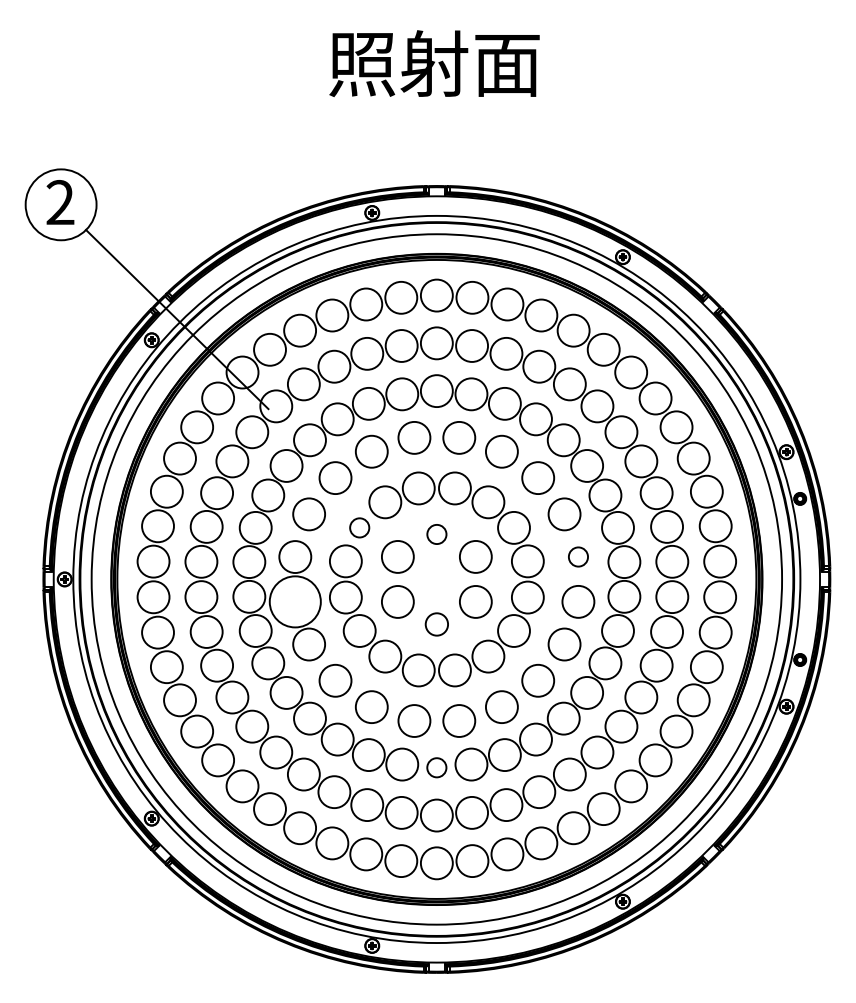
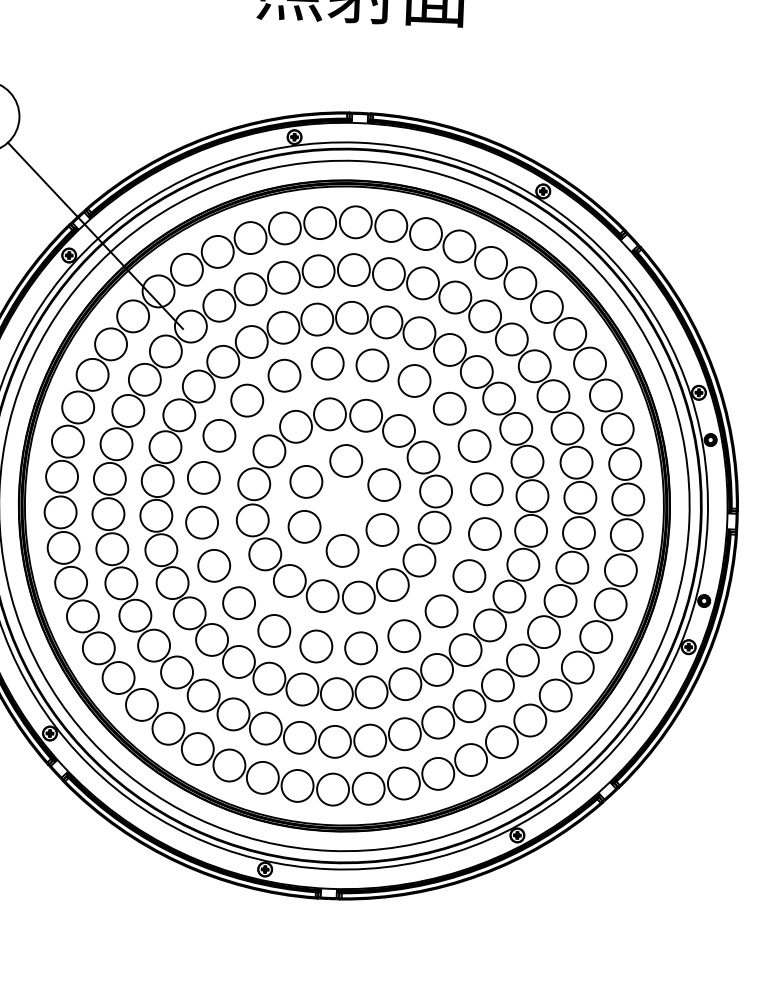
circle: (359, 527) -> (269, 450), size x1.67
circle: (436, 534) -> (345, 461), size x1.67
circle: (578, 556) -> (486, 488), size x1.67
circle: (295, 601) -> (202, 522), size x0.62
circle: (436, 624) -> (342, 550), size x1.43
circle: (436, 767) -> (336, 693), size x1.67

